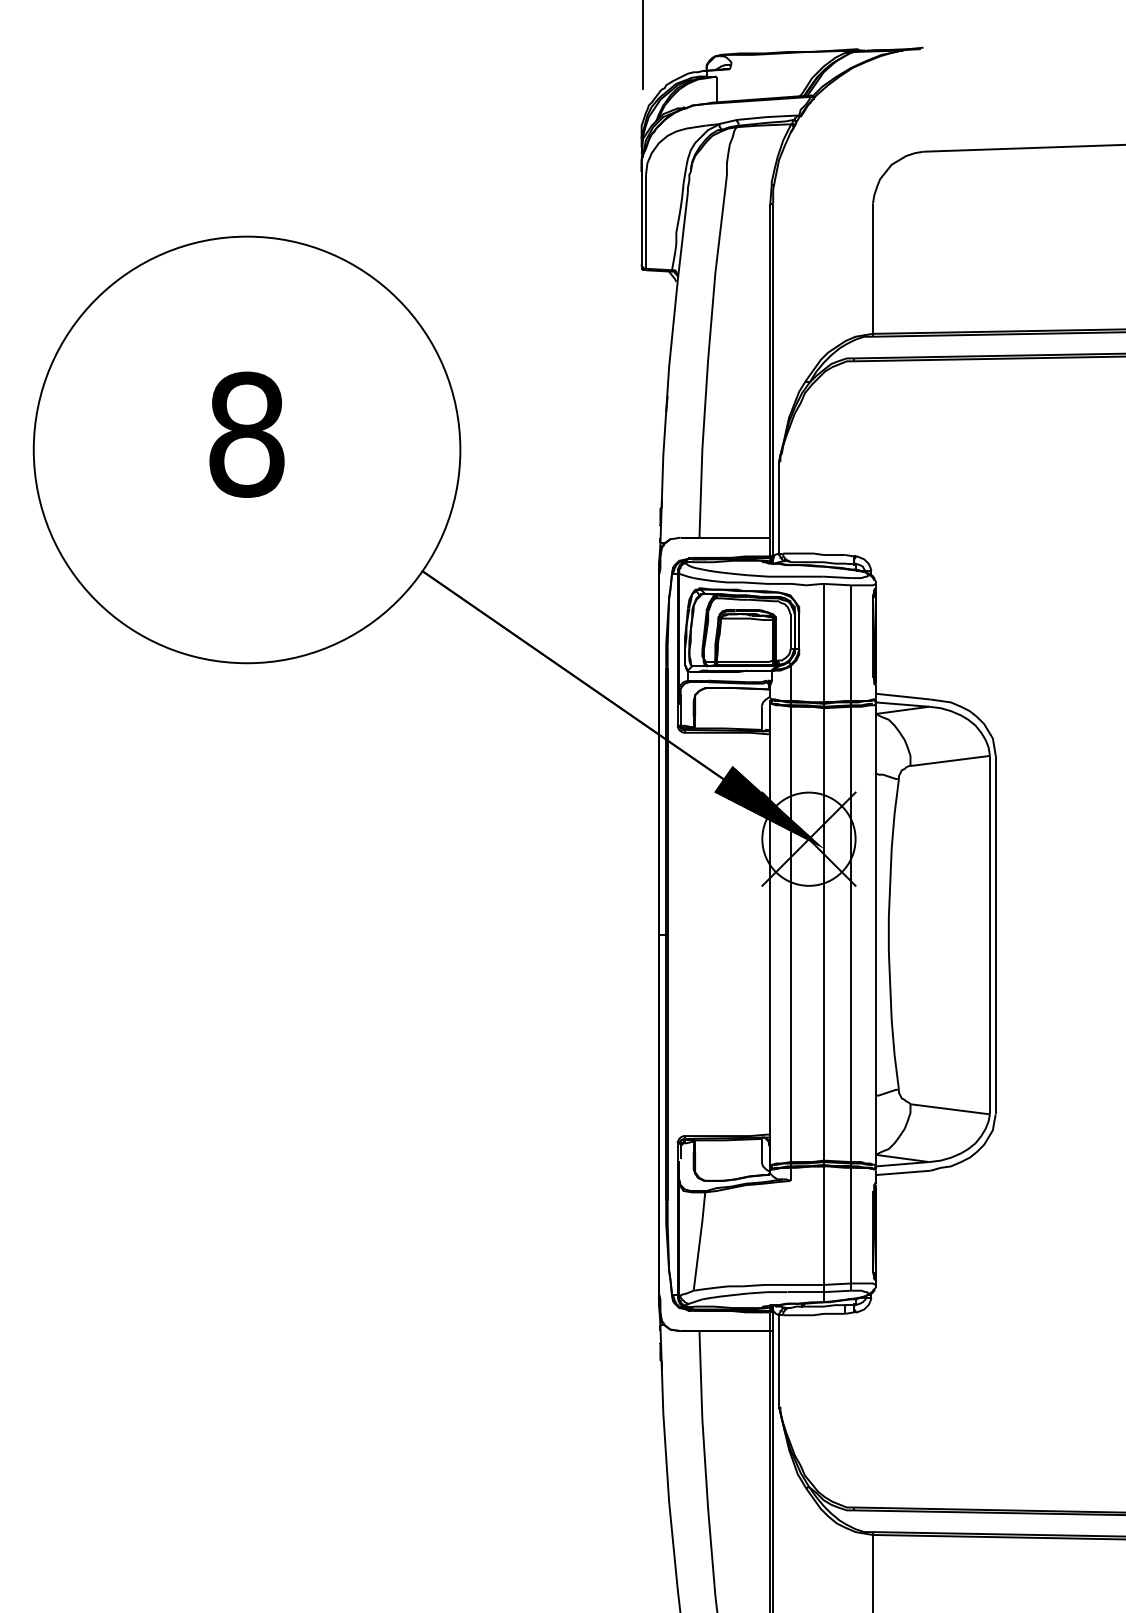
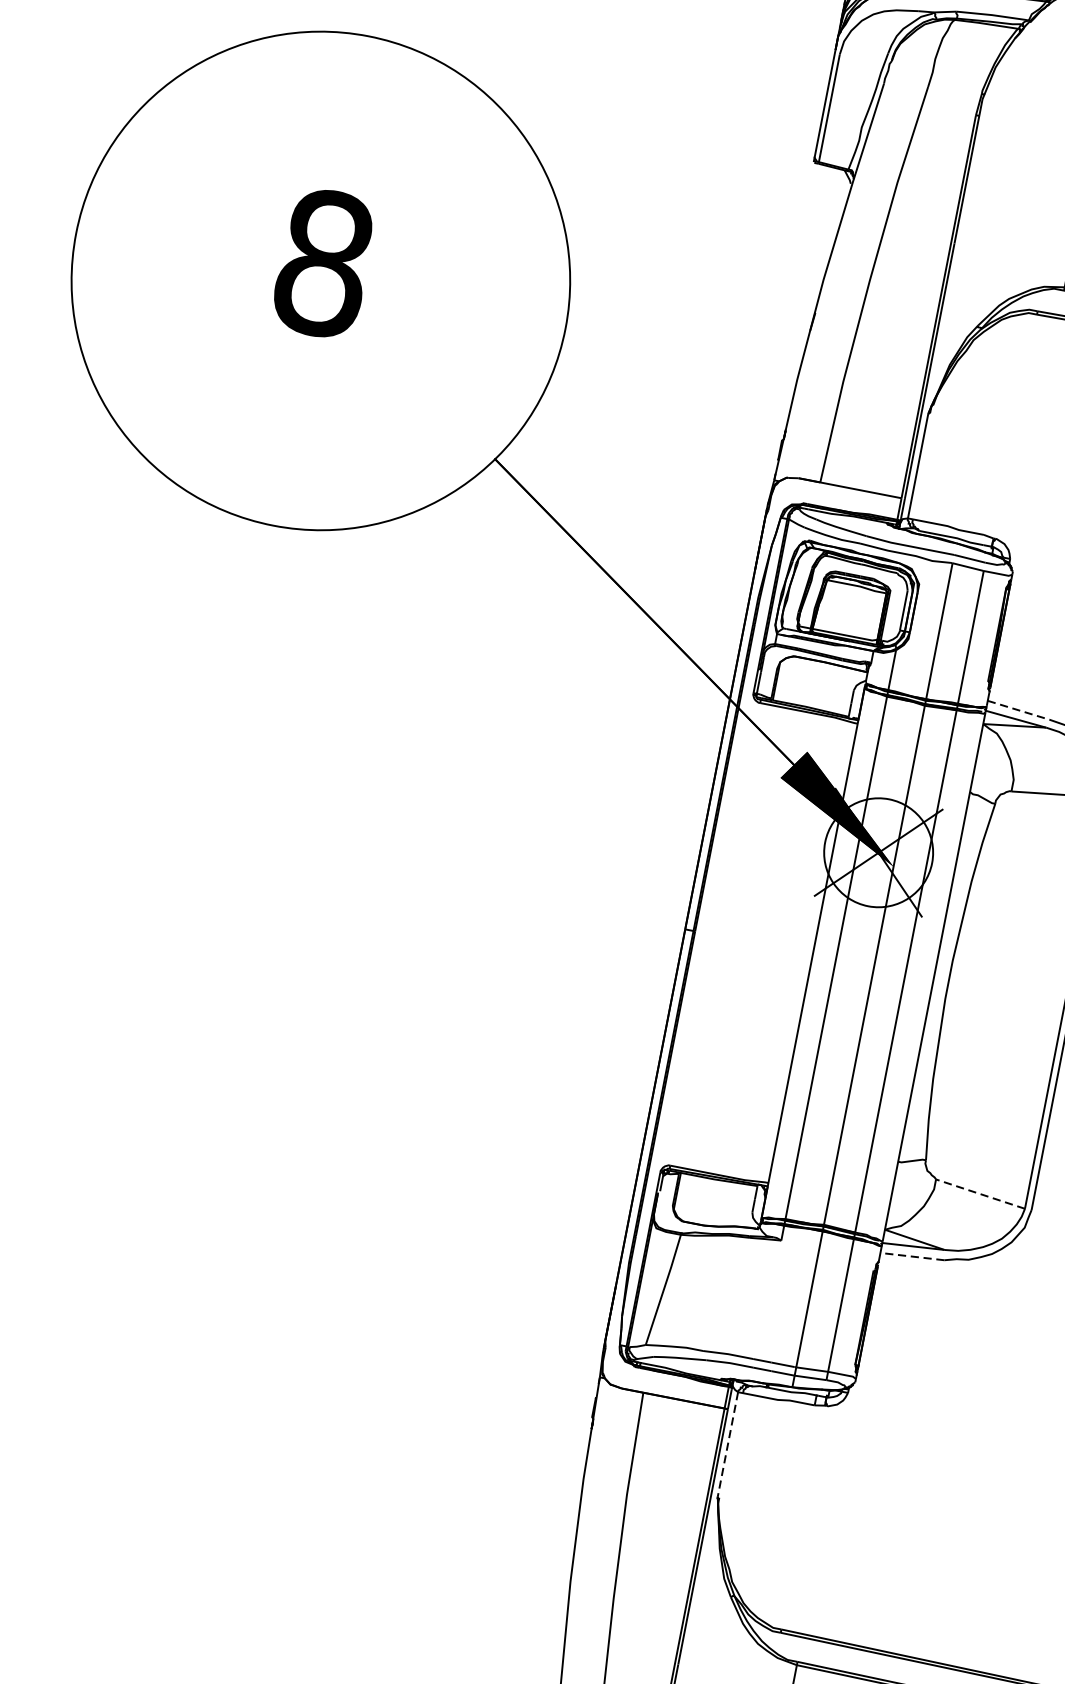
line: (903, 696) -> (1018, 710), solid -> dashed
line: (949, 1109) -> (979, 1194), solid -> dashed
line: (903, 1172) -> (912, 1256), solid -> dashed
line: (778, 1360) -> (727, 1443), solid -> dashed

